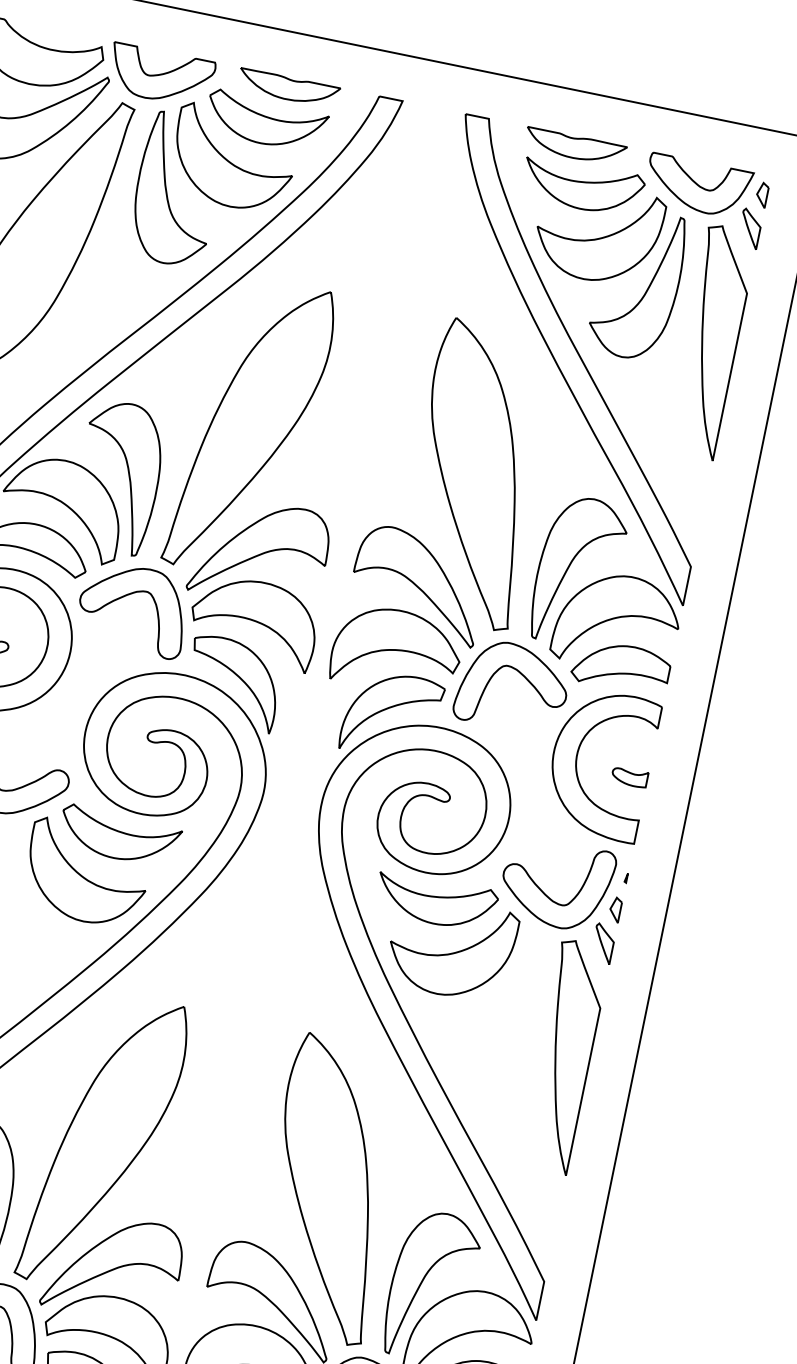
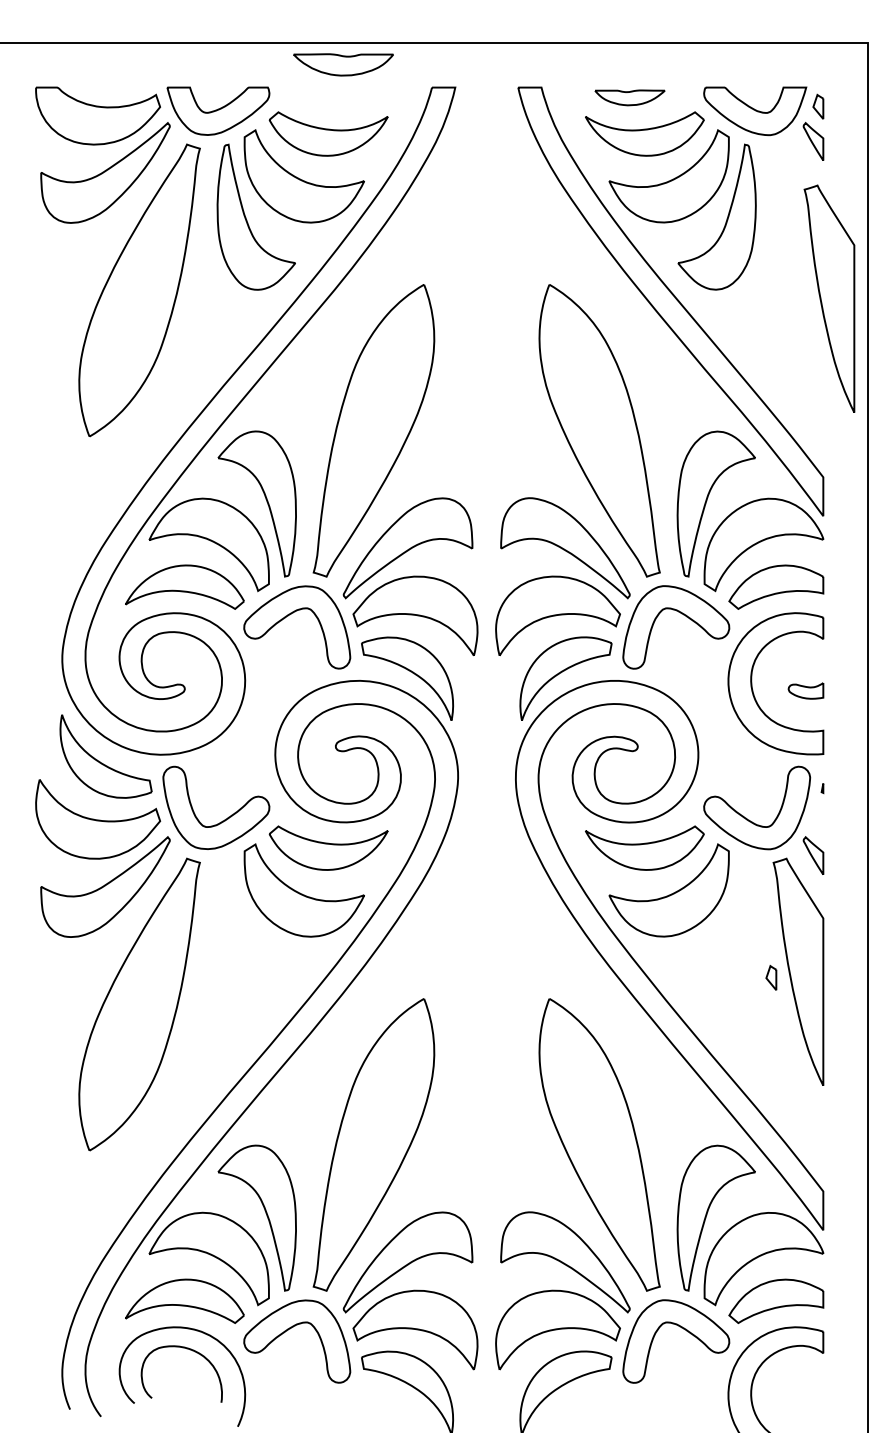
part: (288, 88) -> (343, 64), moved
part: (574, 146) -> (629, 97), size x0.7
part: (711, 341) -> (829, 298), moved
part: (615, 909) -> (771, 977), moved

